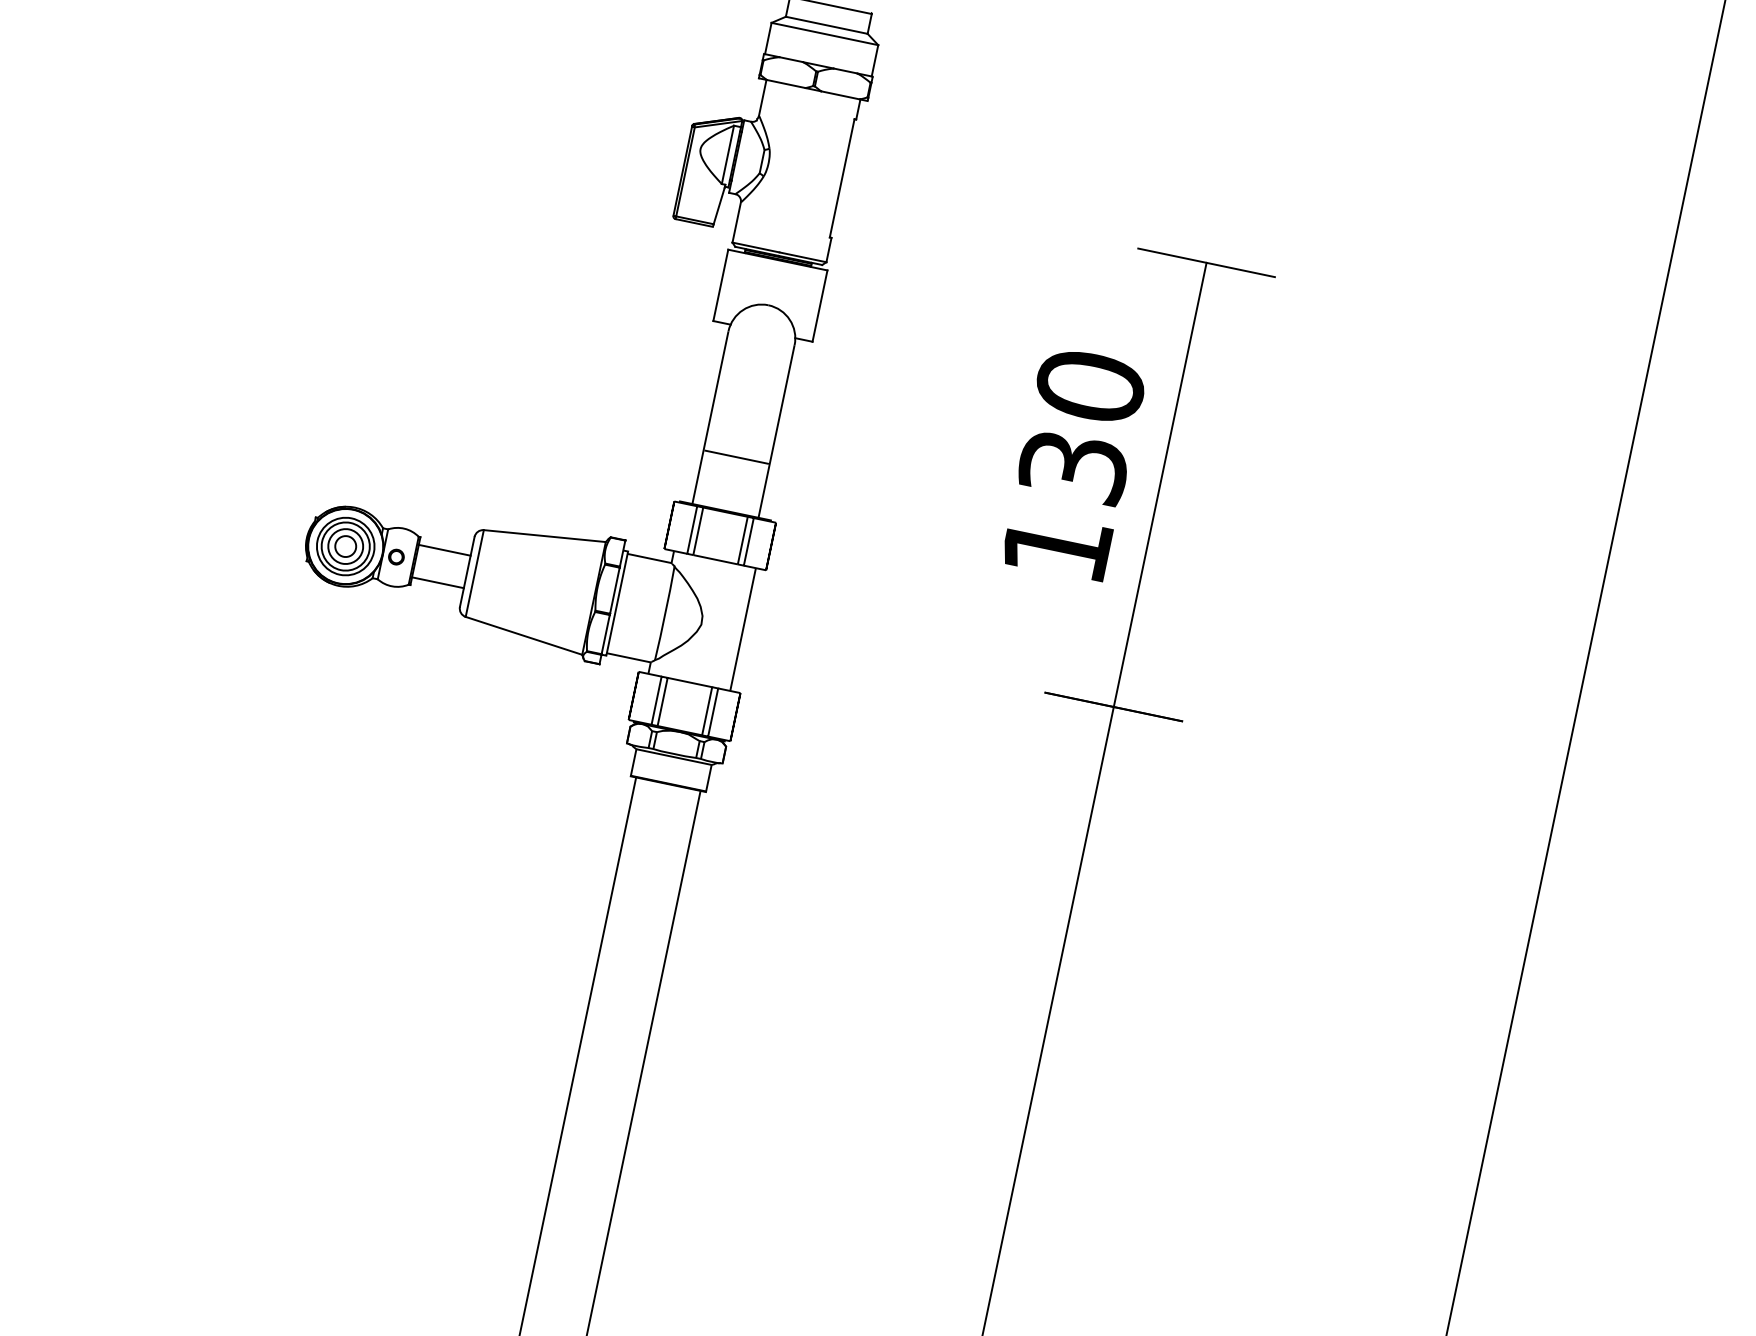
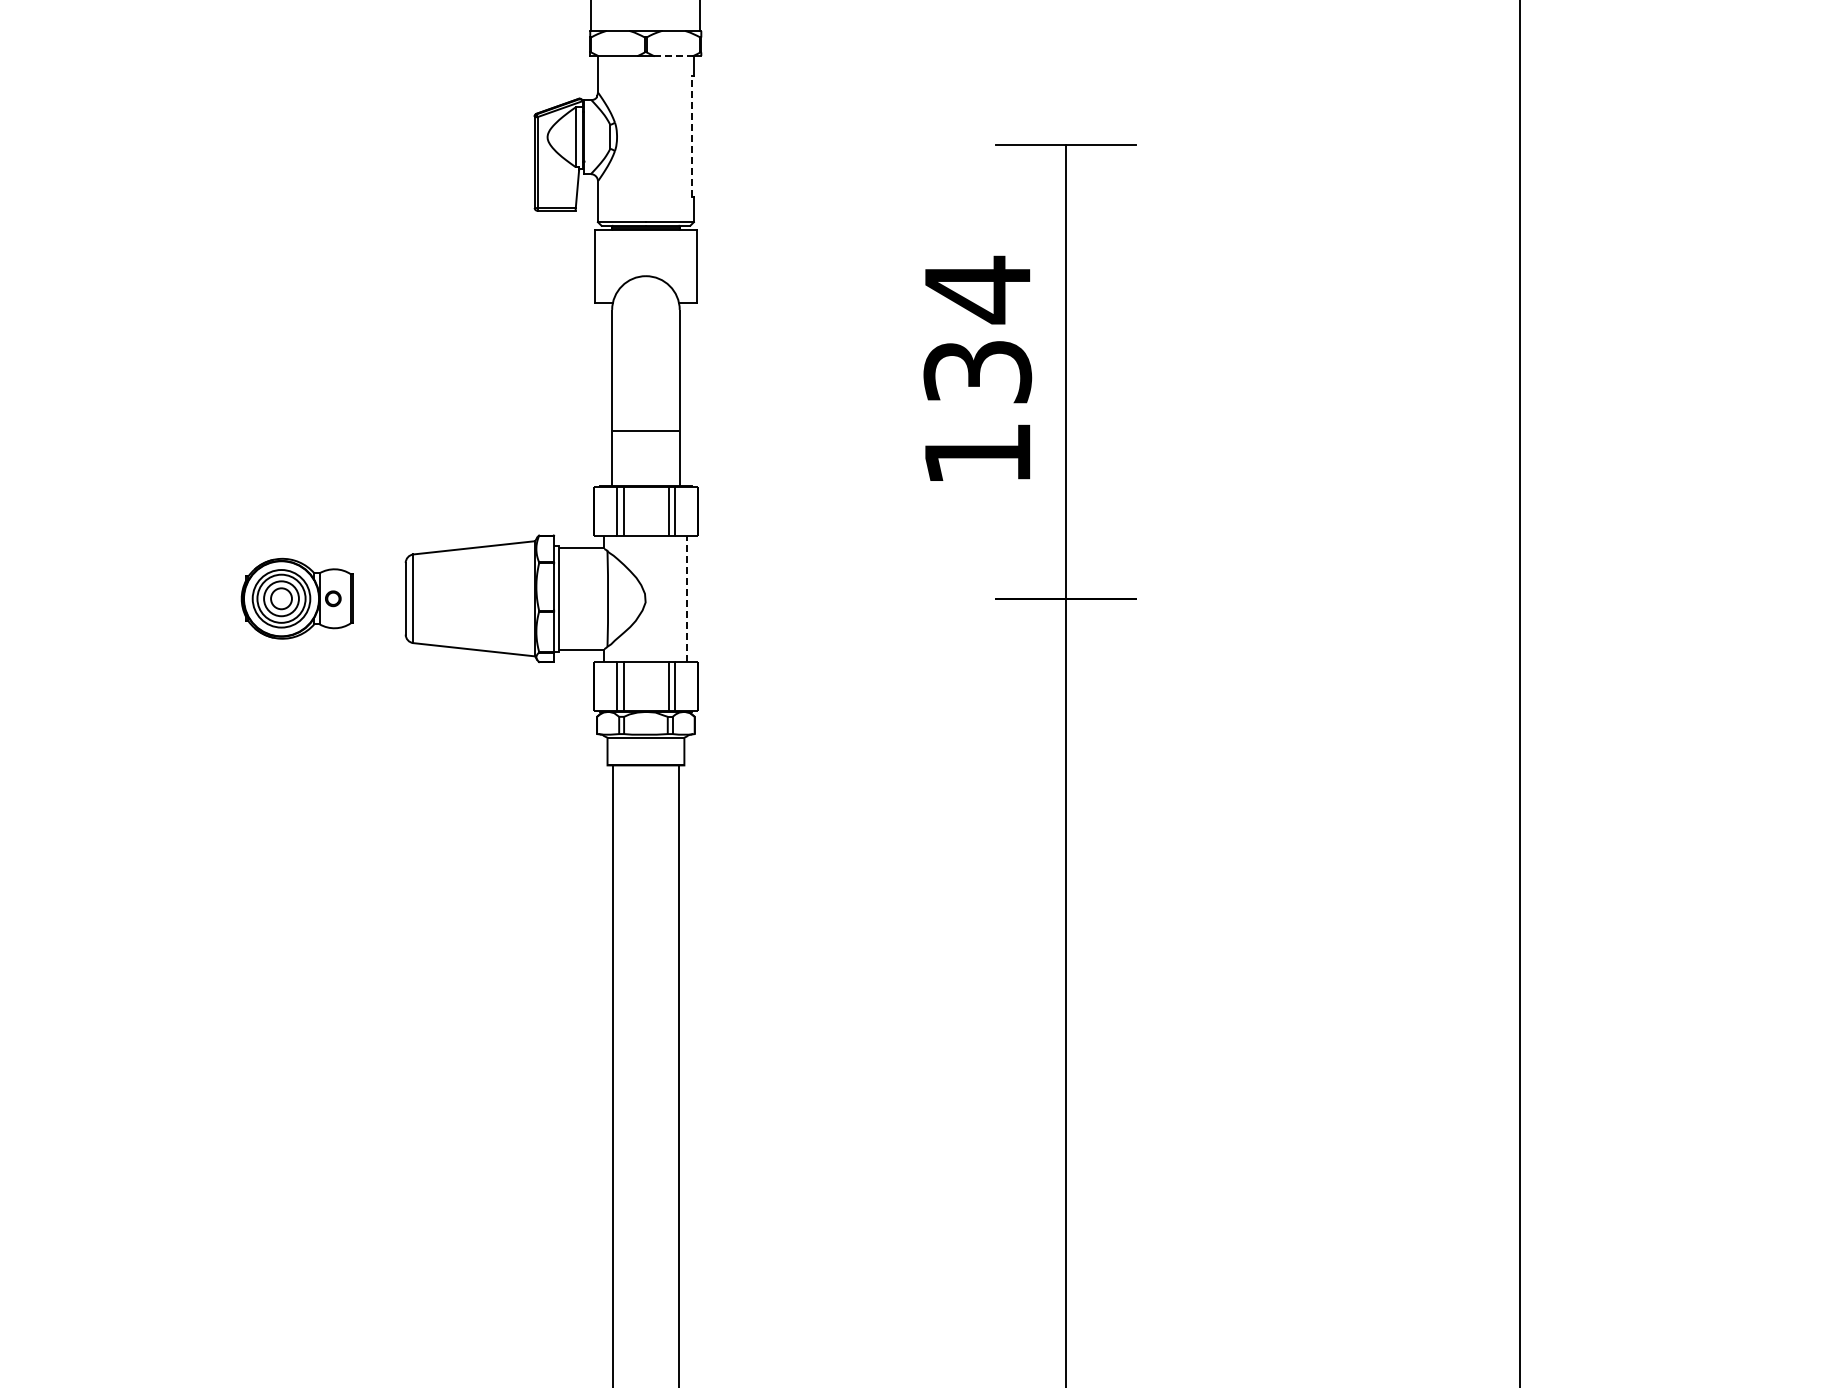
line: (840, 94) -> (673, 55), solid -> dashed
line: (842, 178) -> (692, 136), solid -> dashed
text: (1090, 386) -> (977, 289), 130 -> 134
line: (444, 550) -> (378, 582), removed
line: (437, 582) -> (378, 615), removed
line: (743, 629) -> (687, 598), solid -> dashed

